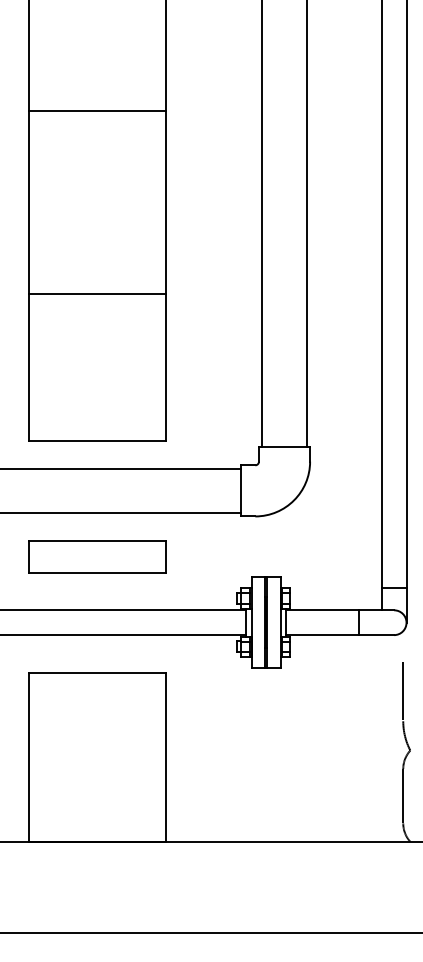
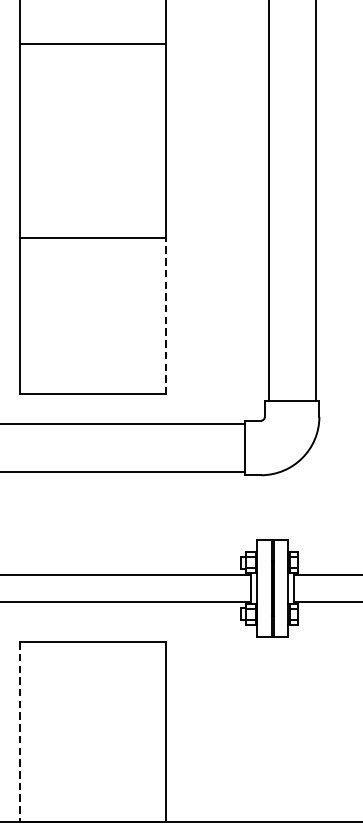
line: (165, 366) -> (165, 315), solid -> dashed
part: (97, 556) -> (92, 517), removed
line: (28, 757) -> (19, 732), solid -> dashed

